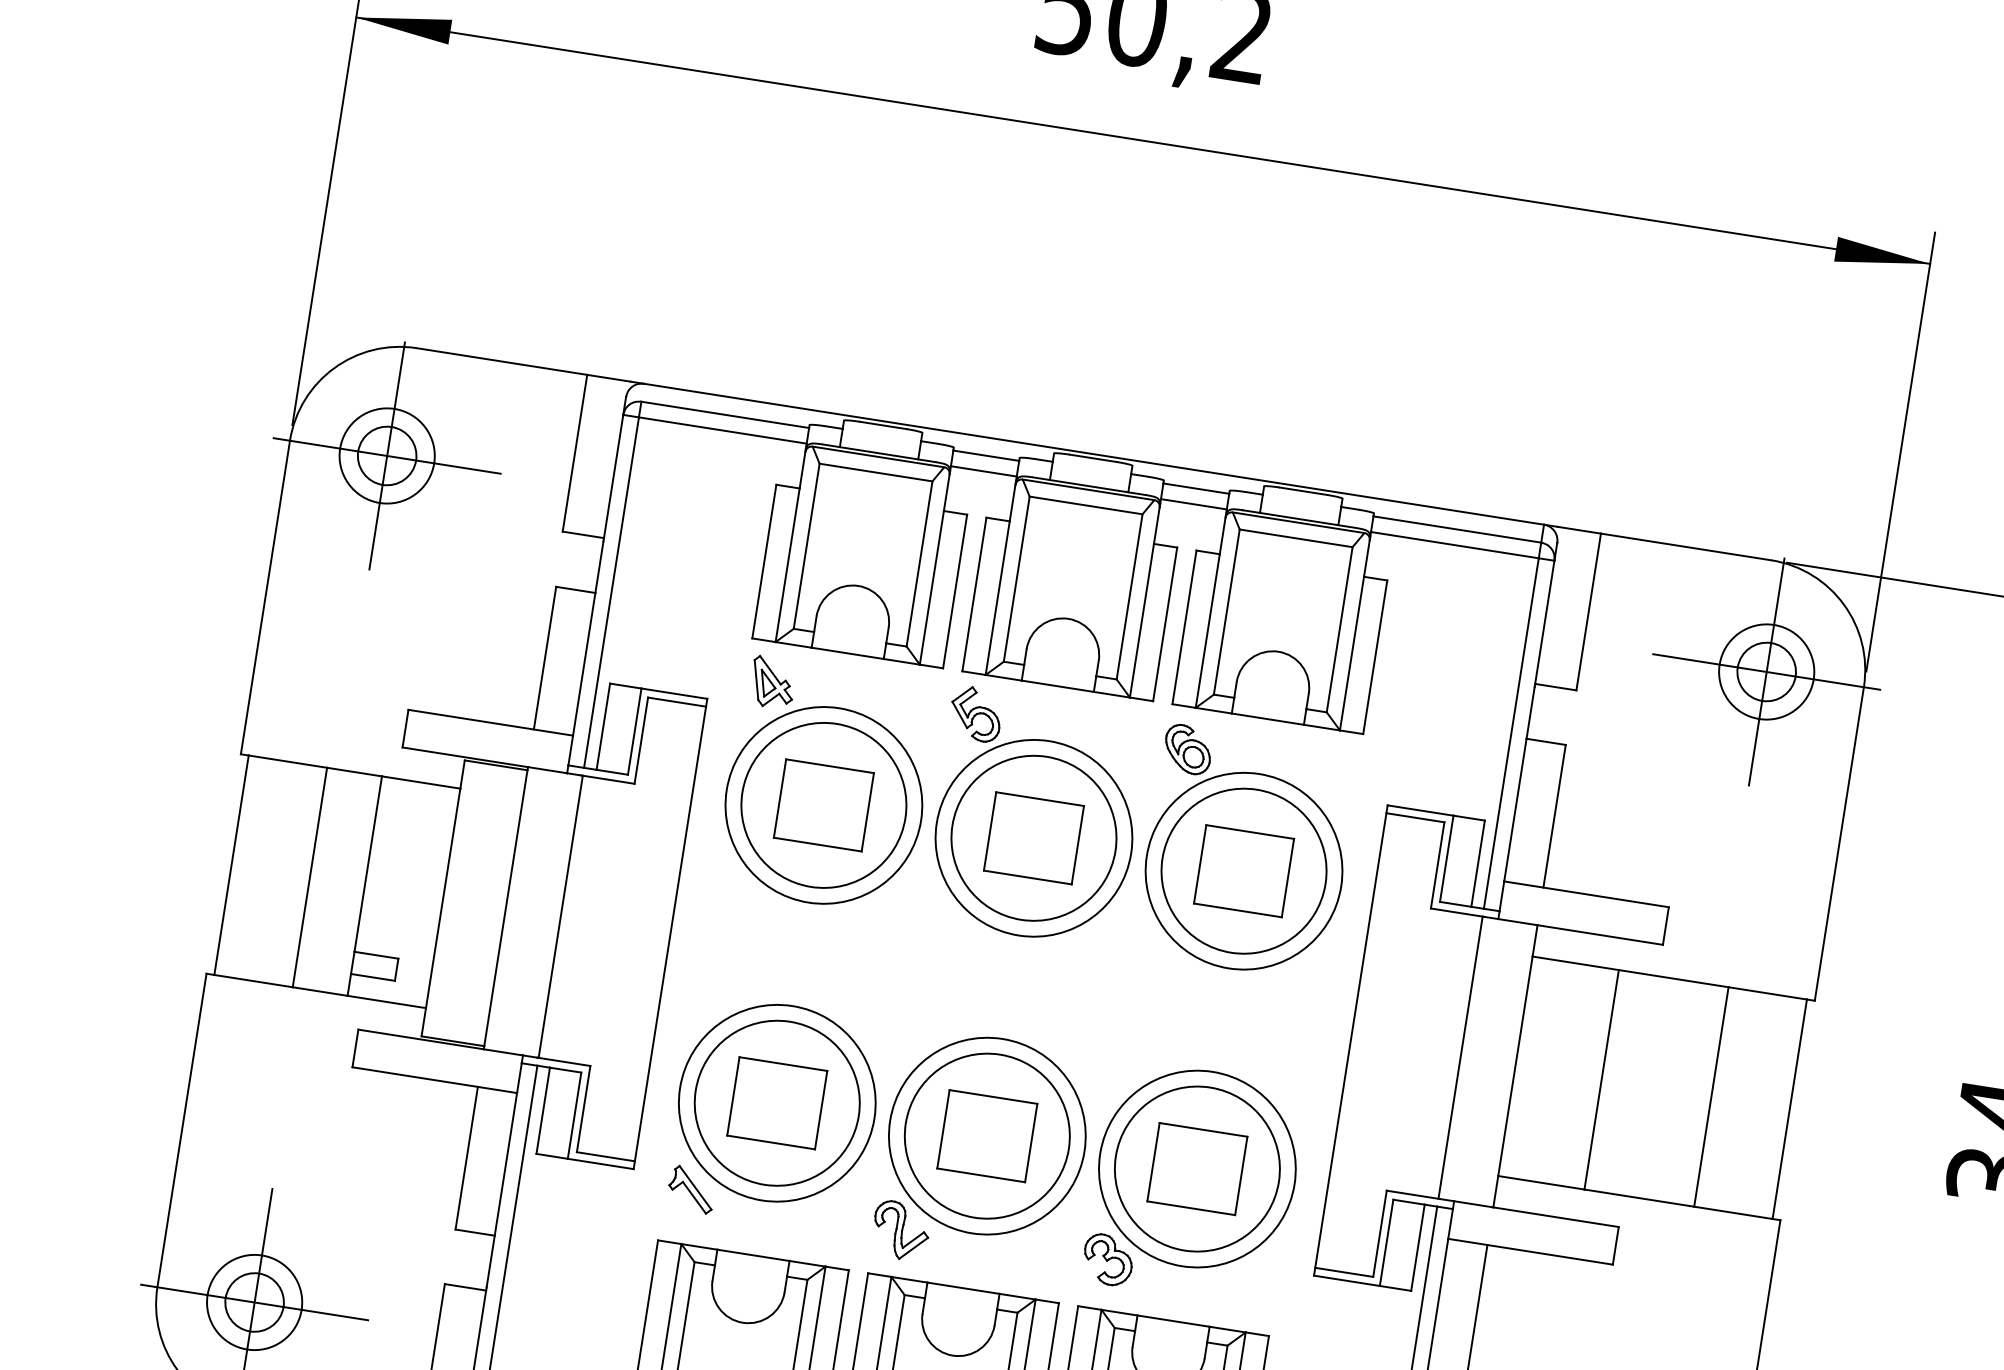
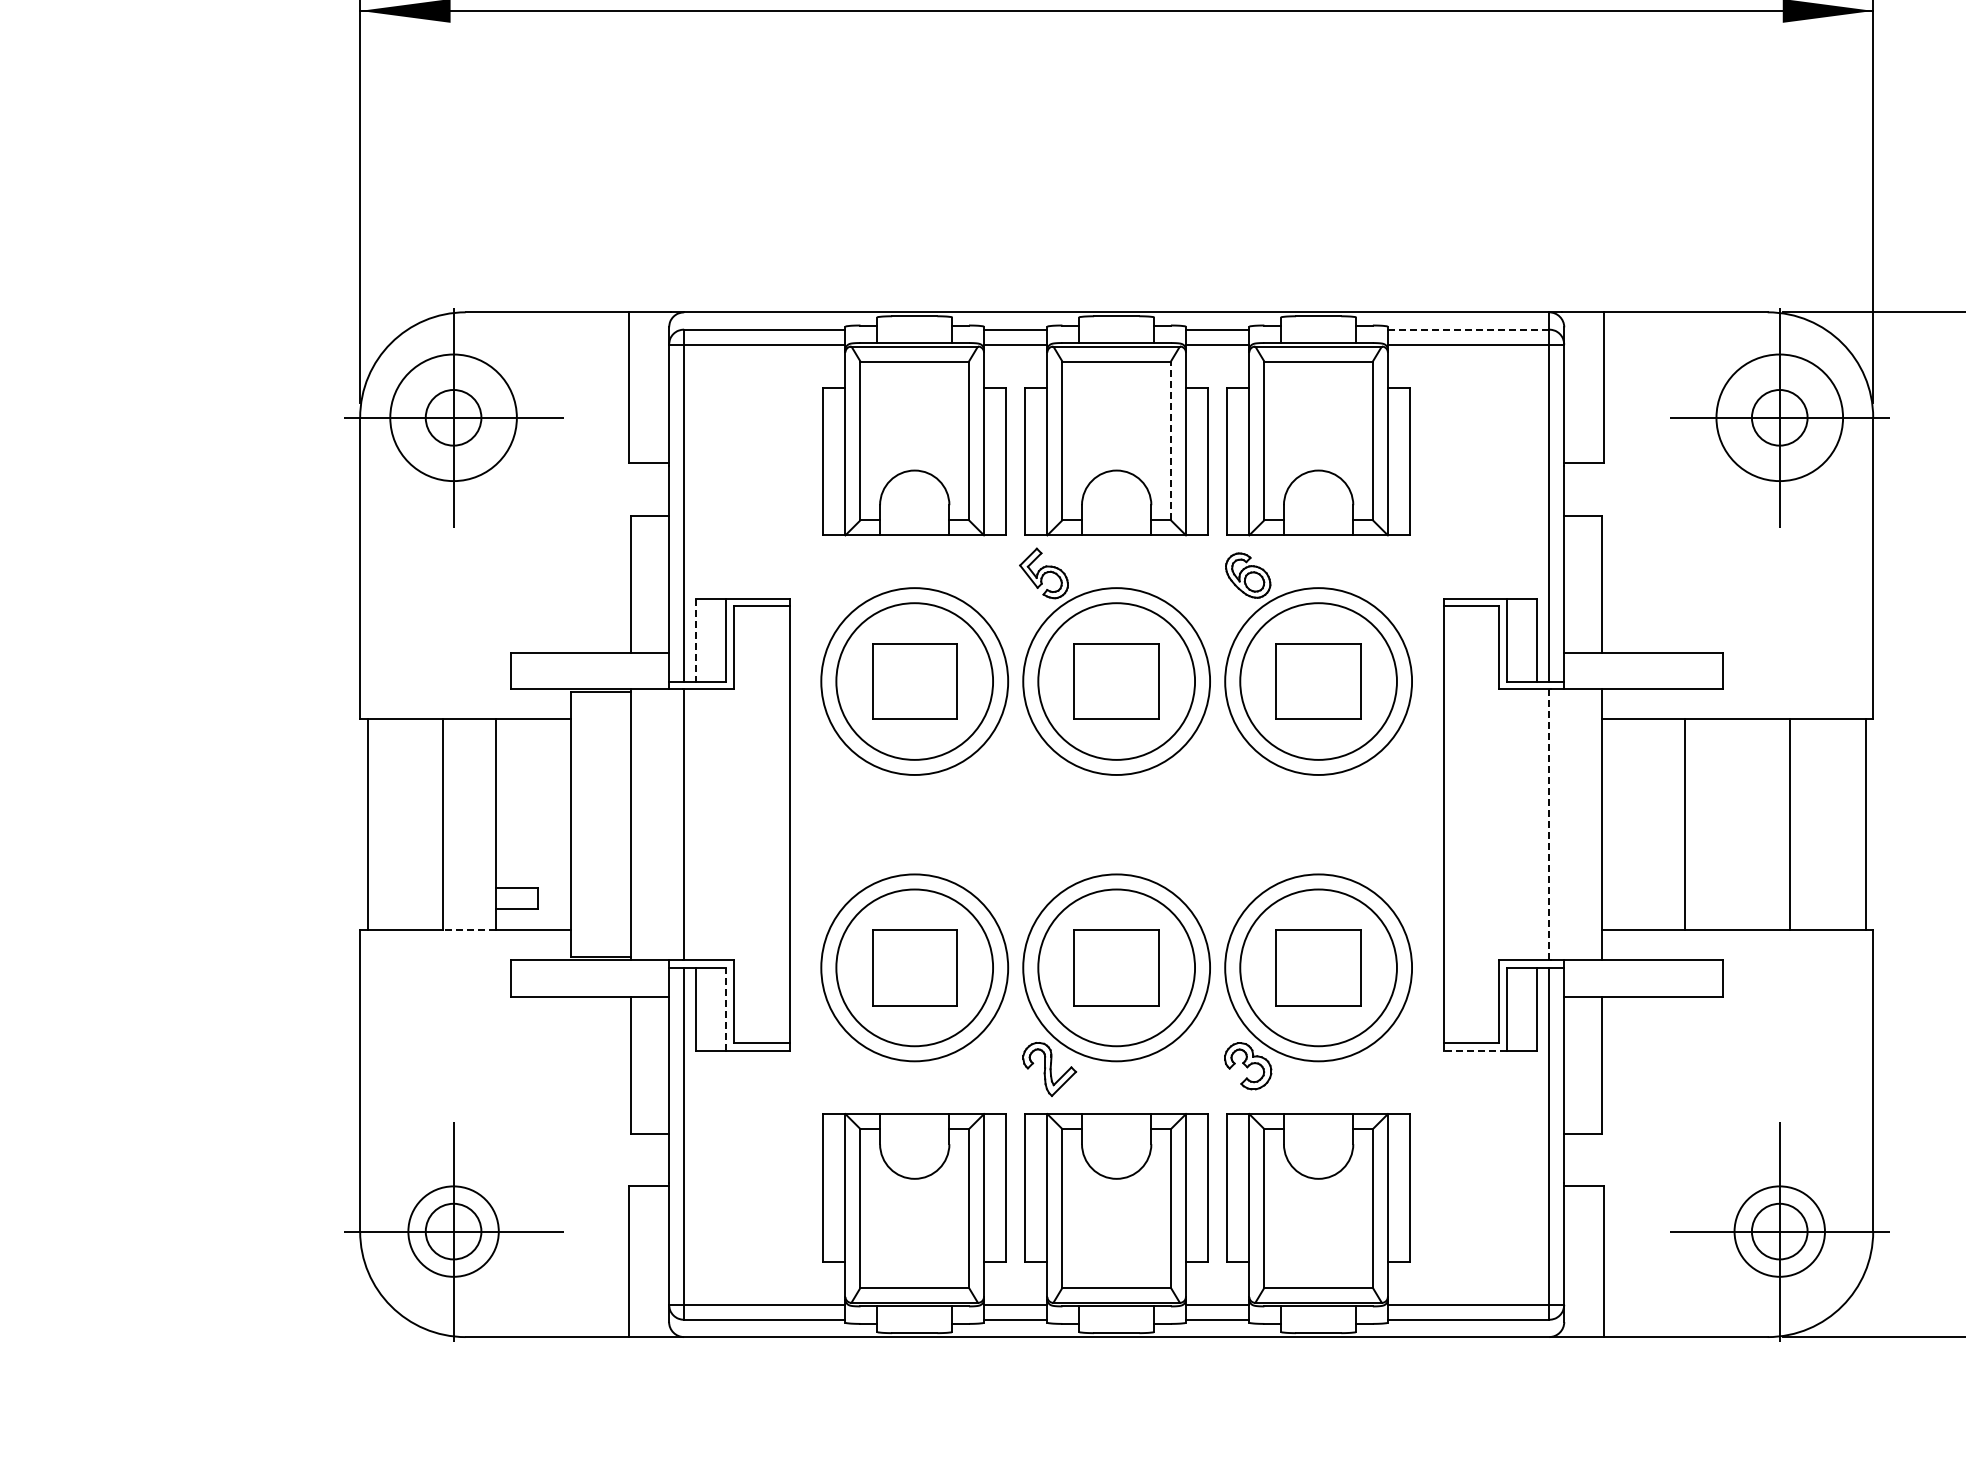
circle: (387, 455) -> (453, 417), size x1.4
line: (1457, 529) -> (1468, 329), solid -> dashed
line: (1129, 596) -> (1170, 440), solid -> dashed
circle: (1766, 671) -> (1779, 417), size x1.4
part: (772, 682) -> (848, 573), removed
line: (603, 727) -> (696, 640), solid -> dashed
line: (319, 991) -> (468, 930), solid -> dashed
line: (1460, 1057) -> (1549, 824), solid -> dashed
line: (574, 1114) -> (726, 1008), solid -> dashed
part: (691, 1189) -> (846, 1061), removed
line: (1347, 1280) -> (1475, 1050), solid -> dashed

